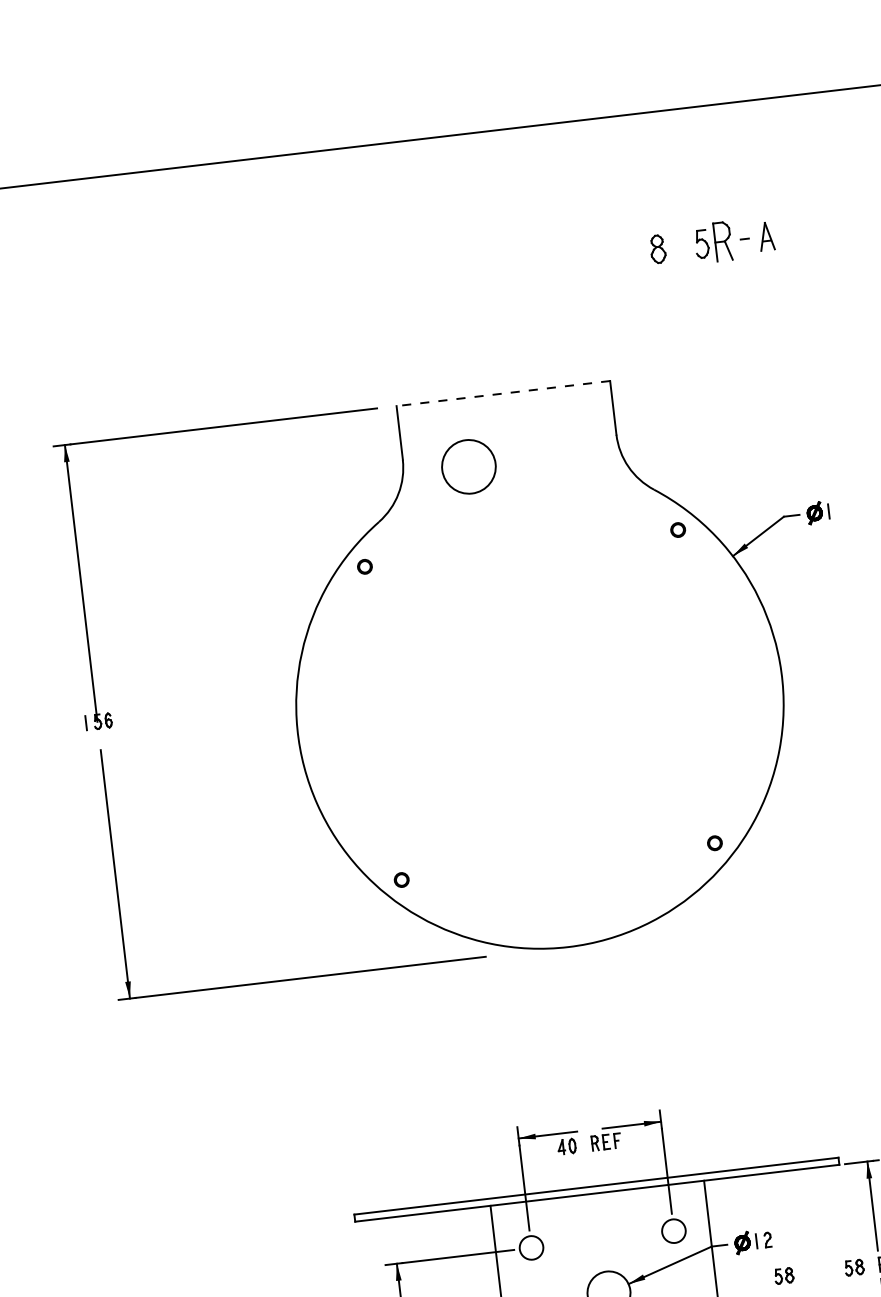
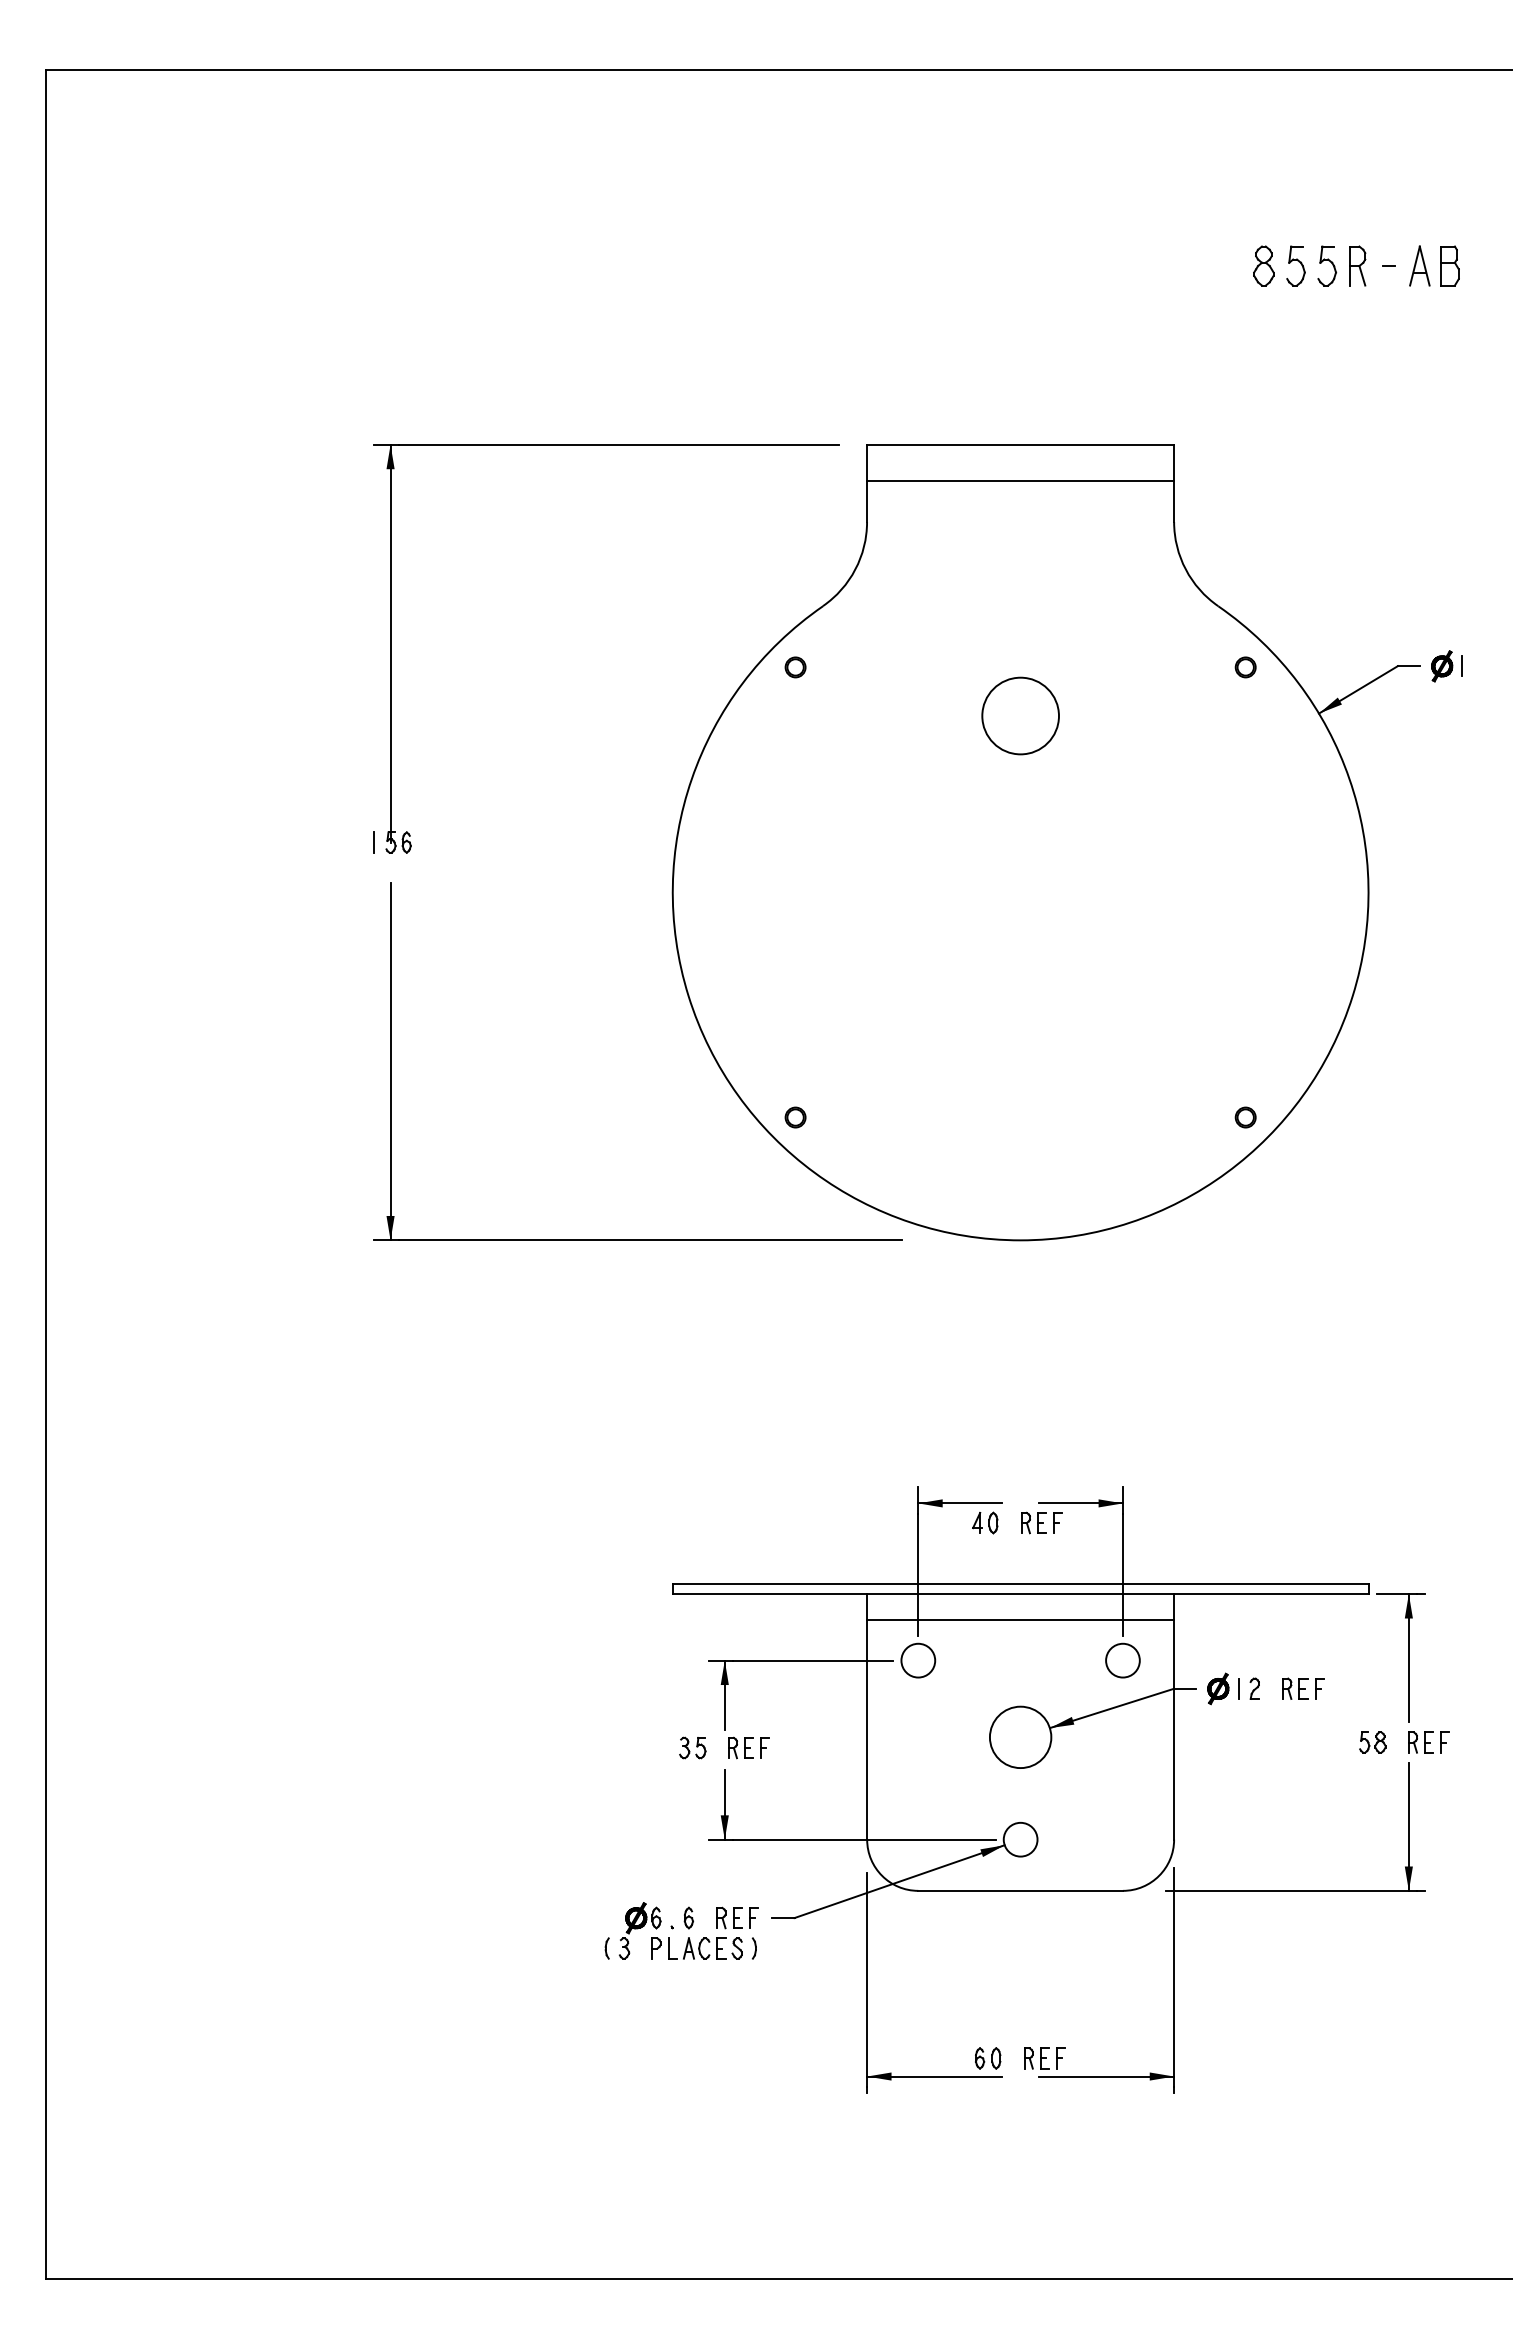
part: (787, 233) -> (1449, 265), added
part: (723, 241) -> (1357, 265), size x0.71
part: (679, 246) -> (1295, 265), added
line: (503, 393) -> (1020, 444), dashed -> solid
line: (506, 418) -> (1020, 480), added
circle: (468, 466) -> (1020, 715), moved
line: (599, 1210) -> (1020, 1619), added
part: (801, 1235) -> (1303, 1688), added
part: (783, 1275) -> (1271, 1742), removed

